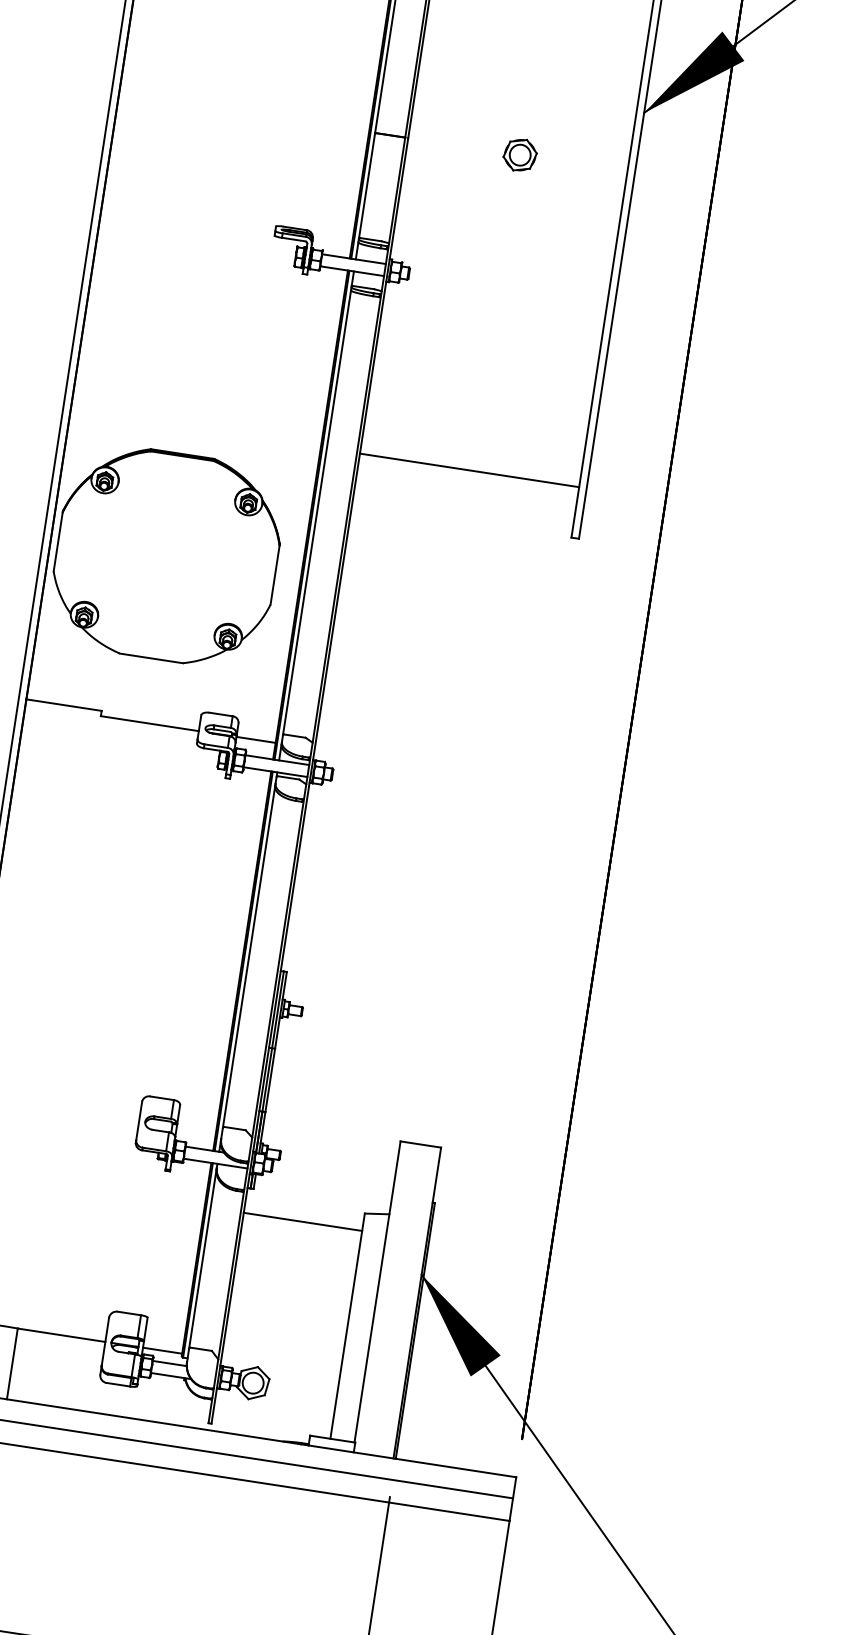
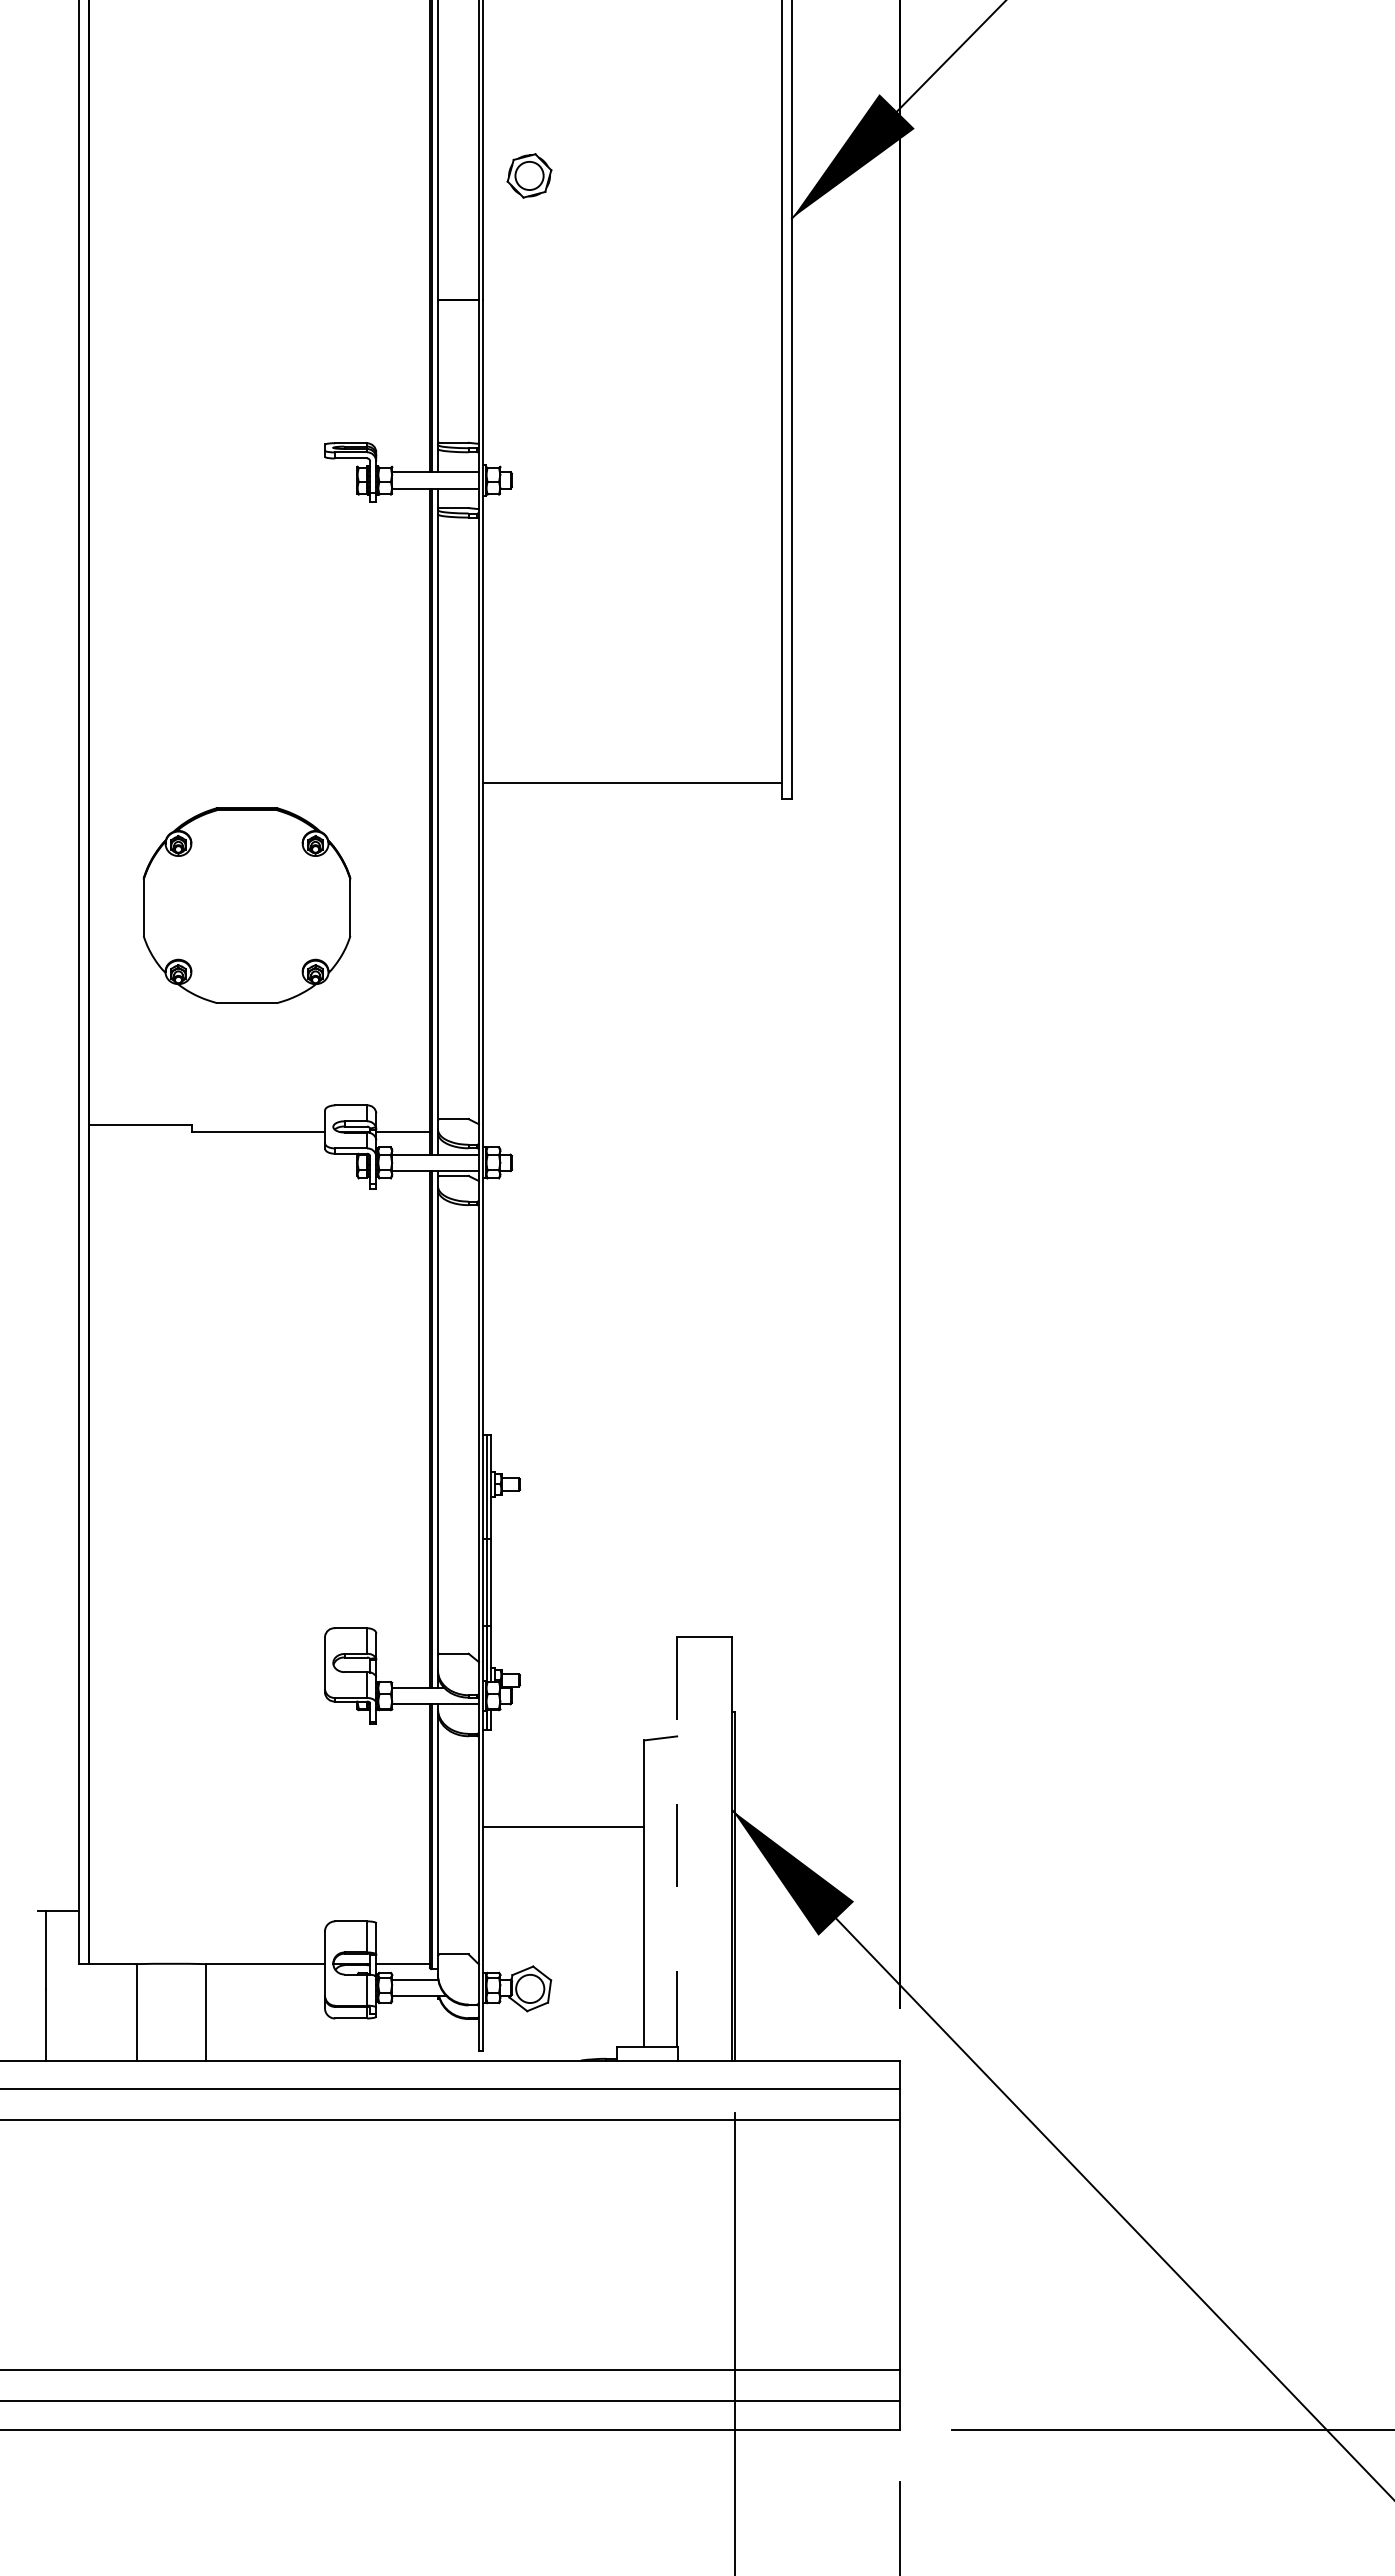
part: (520, 154) -> (529, 175), moved
line: (469, 470) -> (632, 782), moved
part: (166, 556) -> (246, 905), size x0.7
line: (302, 1222) -> (563, 1827), moved
line: (377, 1292) -> (677, 1842), solid -> dashed

